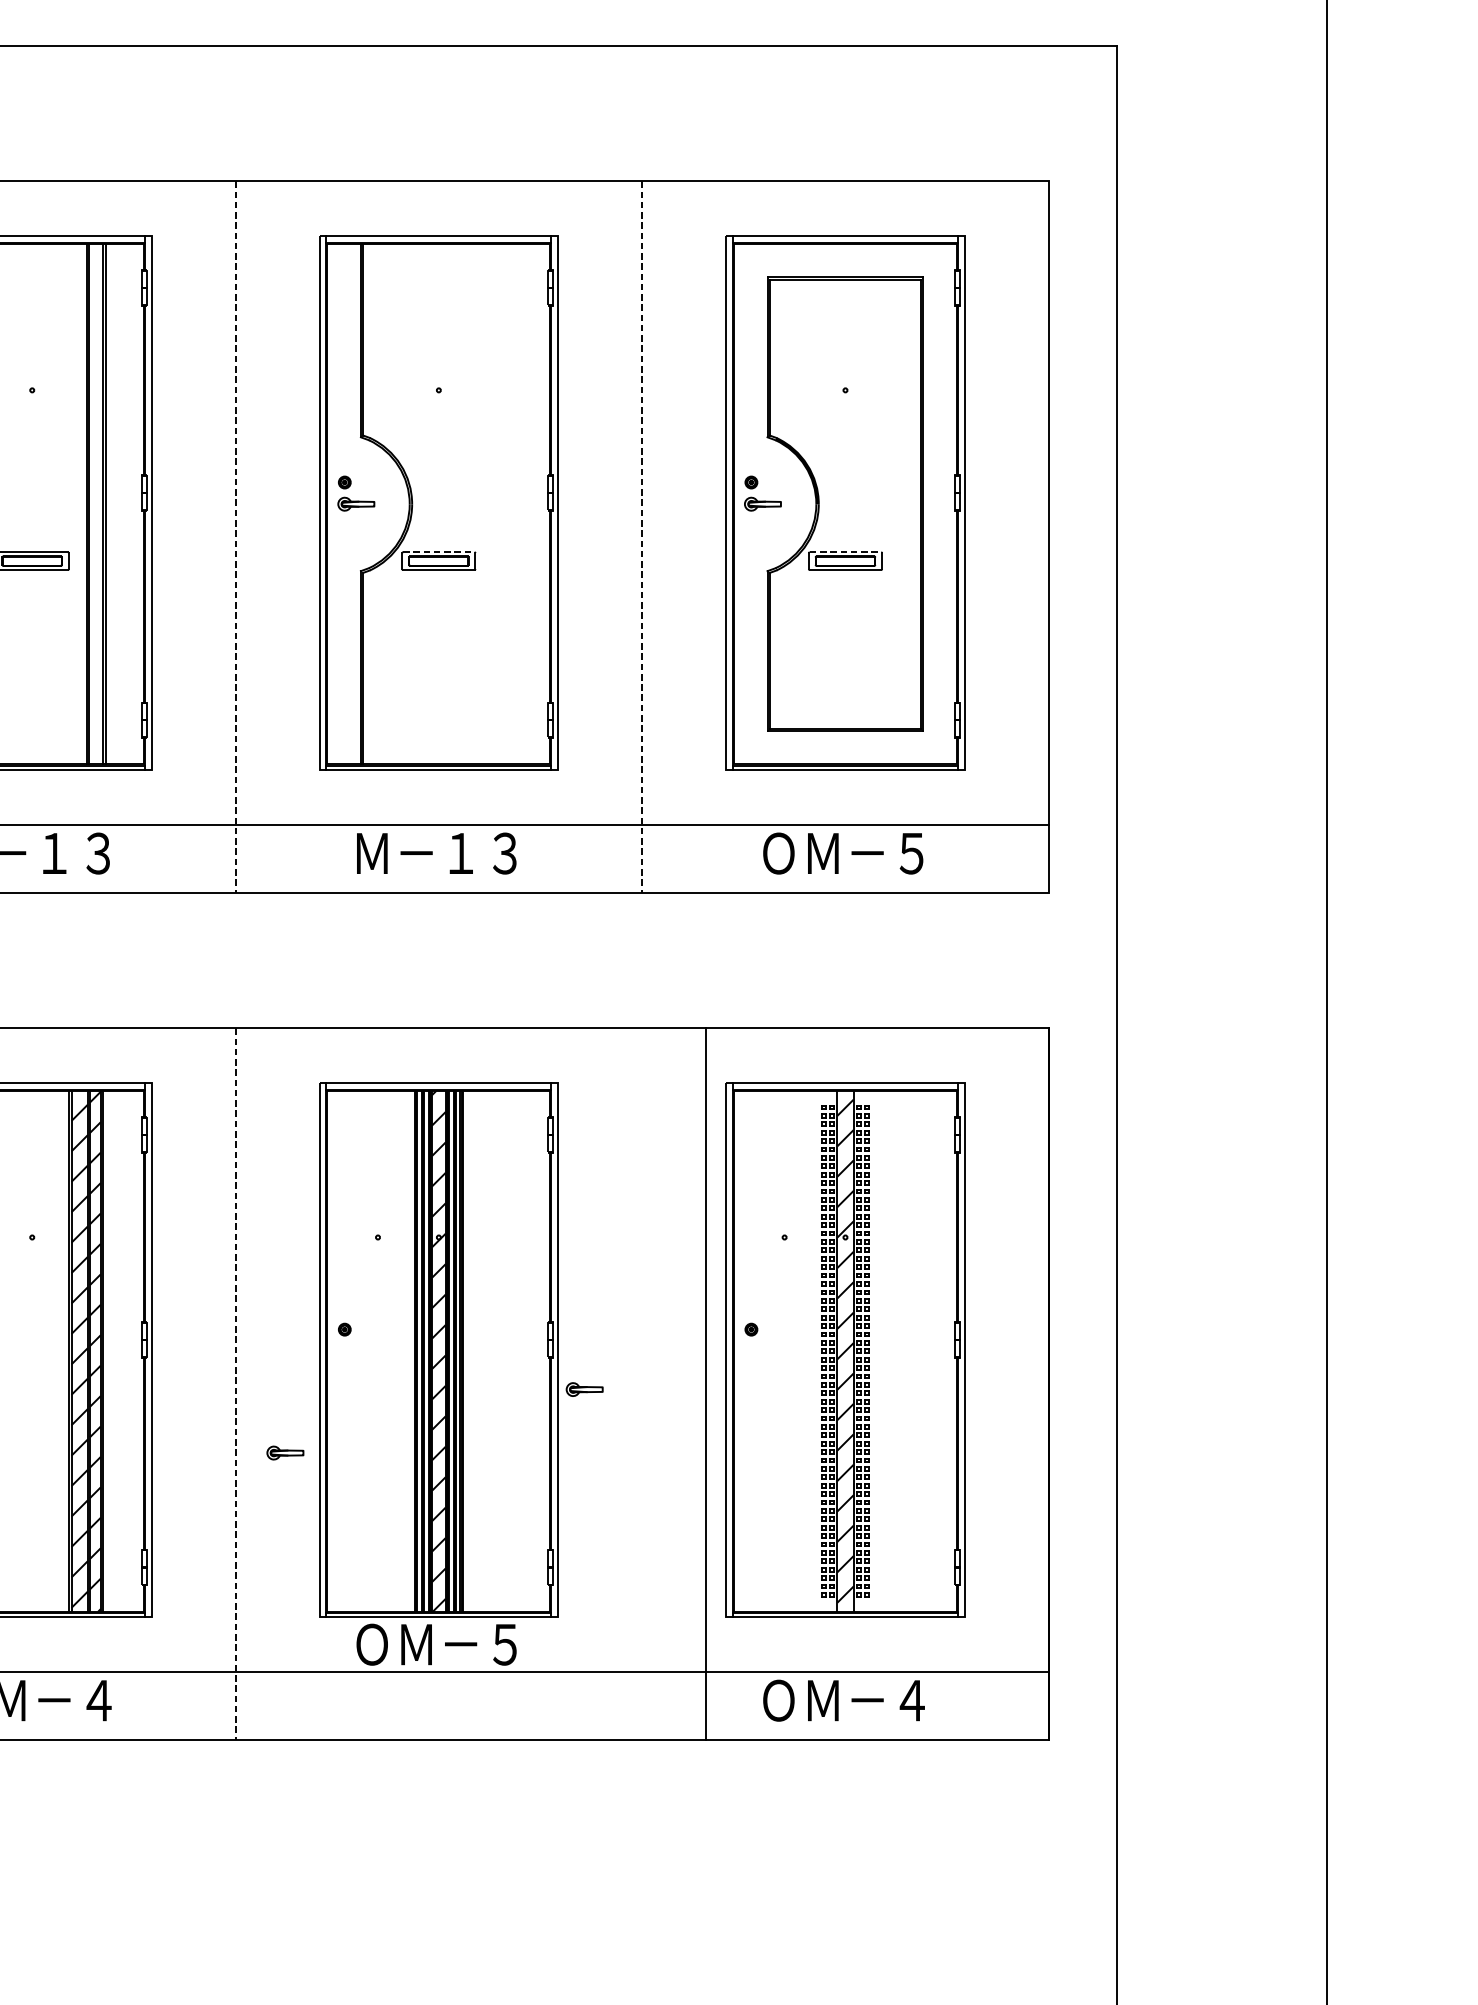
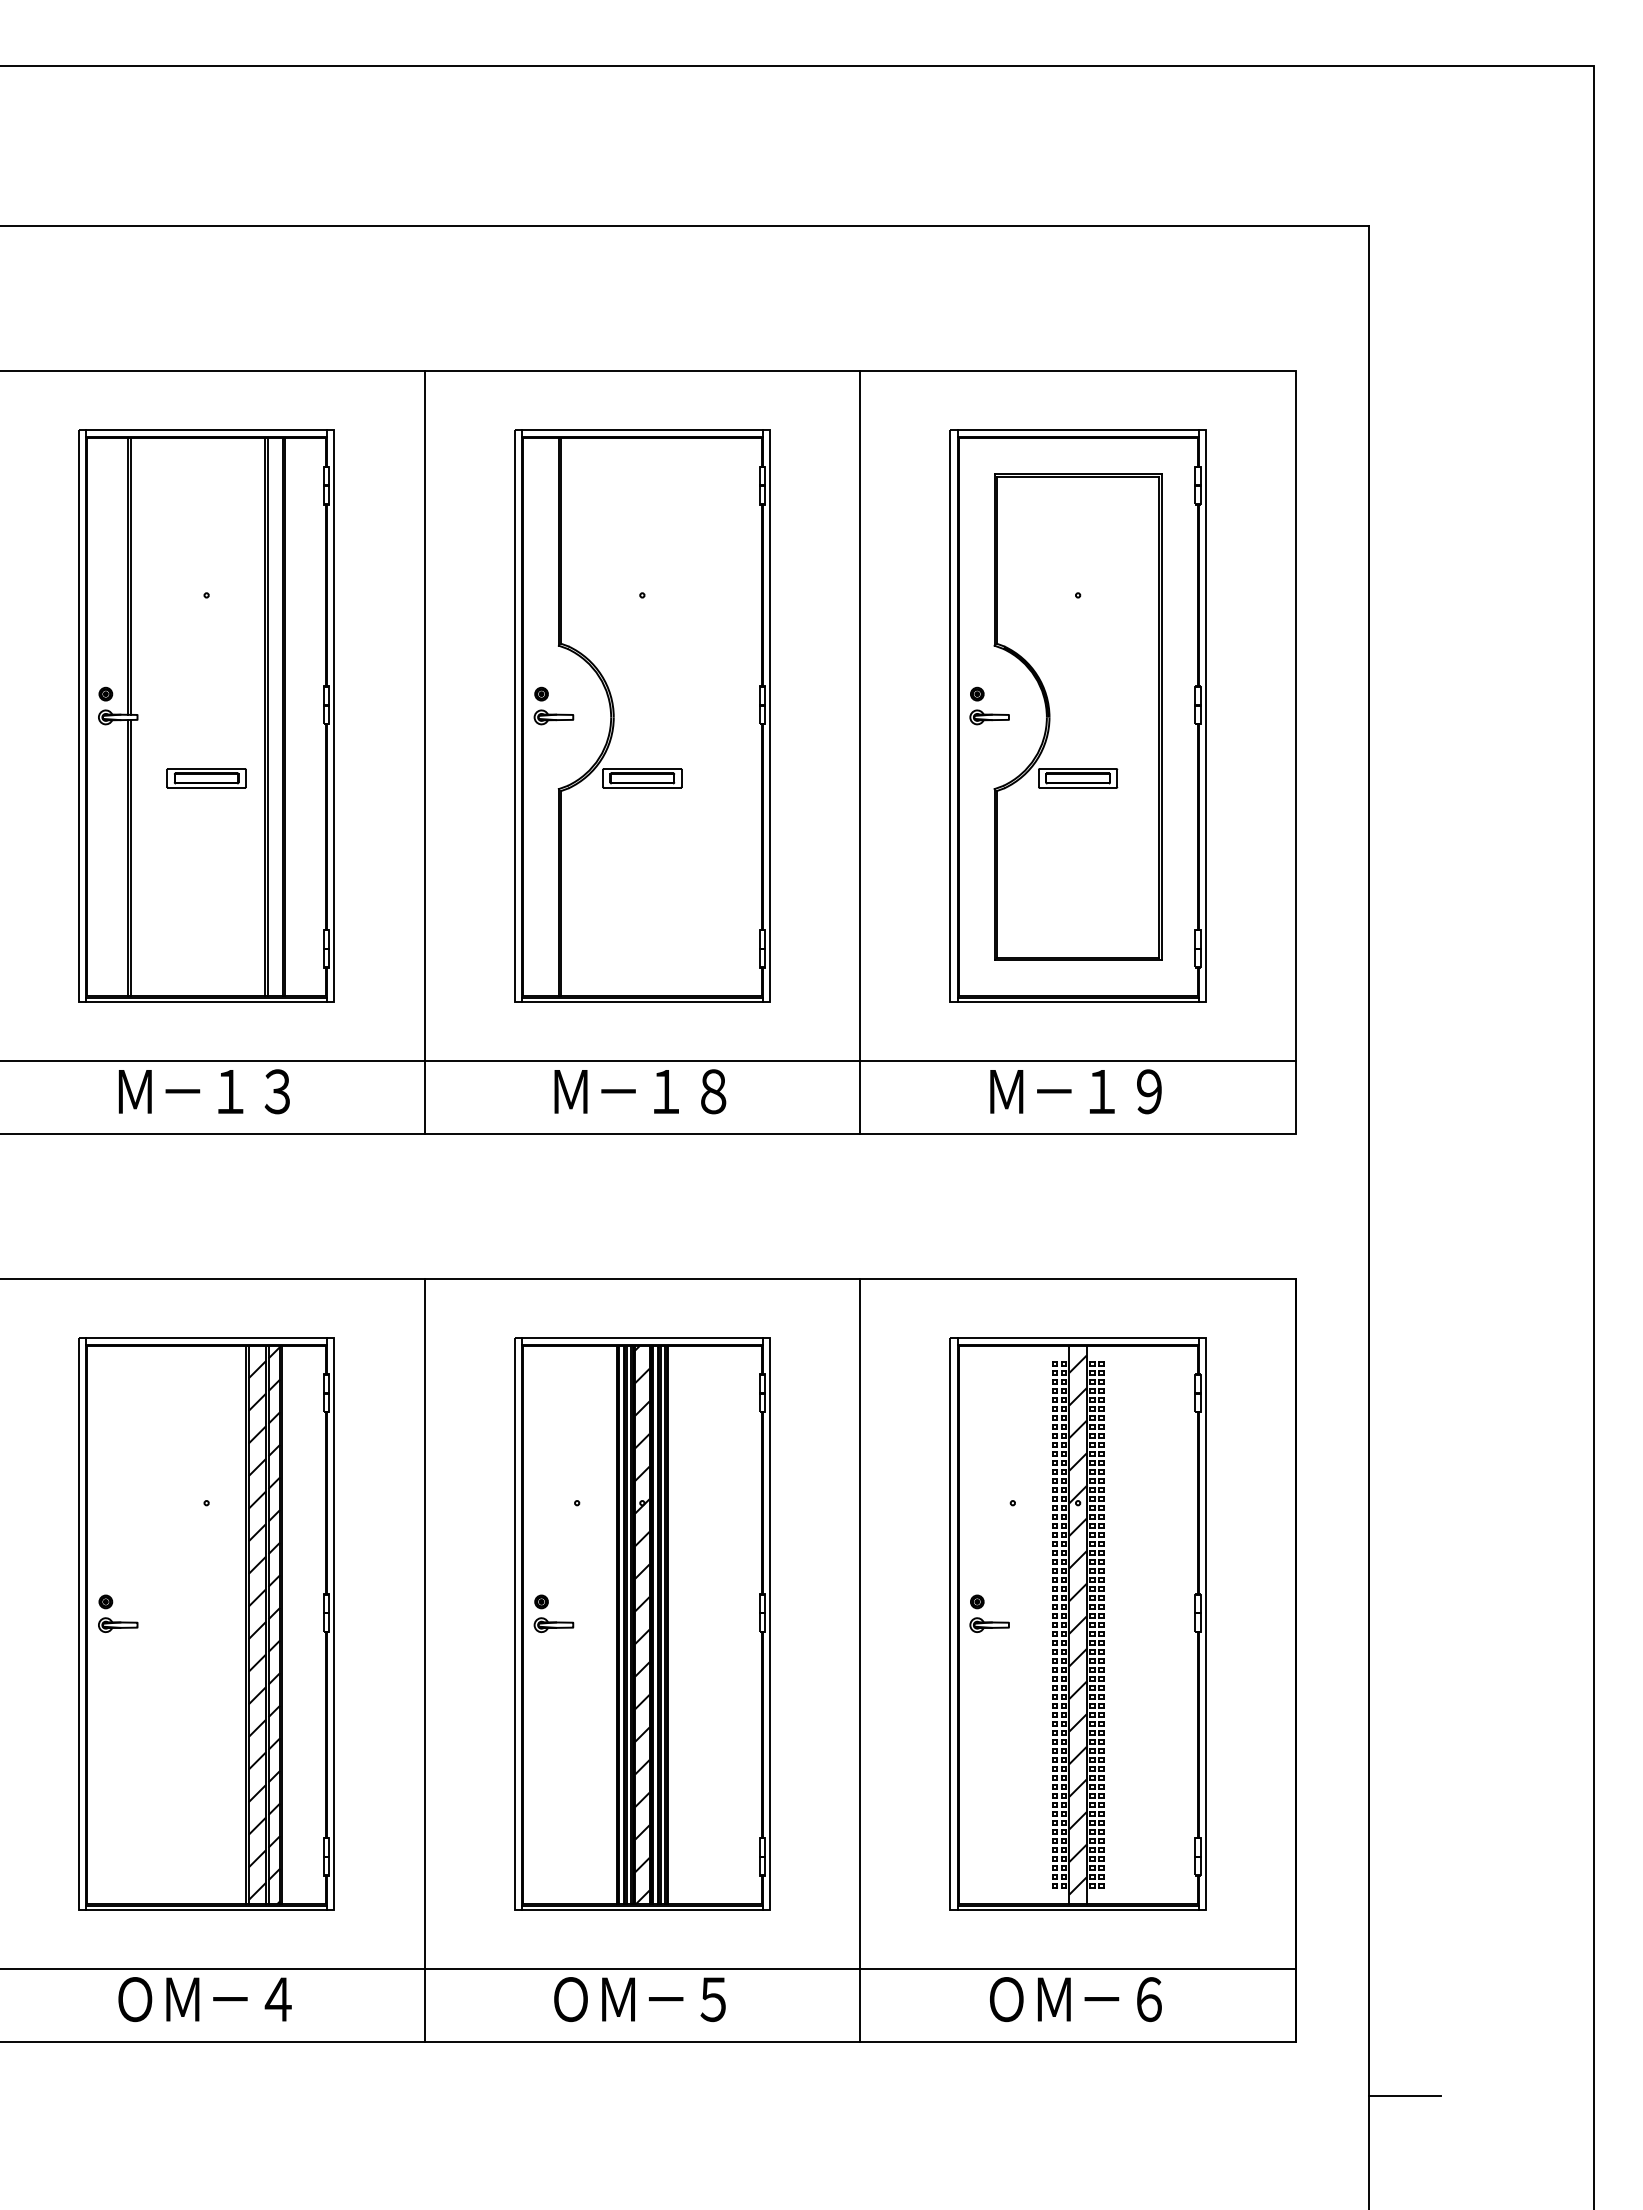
line: (235, 537) -> (424, 753), dashed -> solid
line: (642, 537) -> (860, 753), dashed -> solid
line: (438, 551) -> (642, 768), dashed -> solid
line: (845, 551) -> (1078, 768), dashed -> solid
text: (505, 853) -> (713, 1091), Ｍ－１３ -> Ｍ－１８
text: (843, 853) -> (1075, 1091), ＯＭ－５ -> Ｍ－１９
line: (235, 1384) -> (424, 1660), dashed -> solid
line: (705, 1384) -> (860, 1660), moved
part: (584, 1388) -> (989, 1624), moved
part: (284, 1452) -> (553, 1624), moved
text: (436, 1644) -> (639, 1999), moved
text: (912, 1700) -> (1149, 1999), ＯＭ－４ -> ＯＭ－６
line: (1150, 1791) -> (1404, 2096), added

